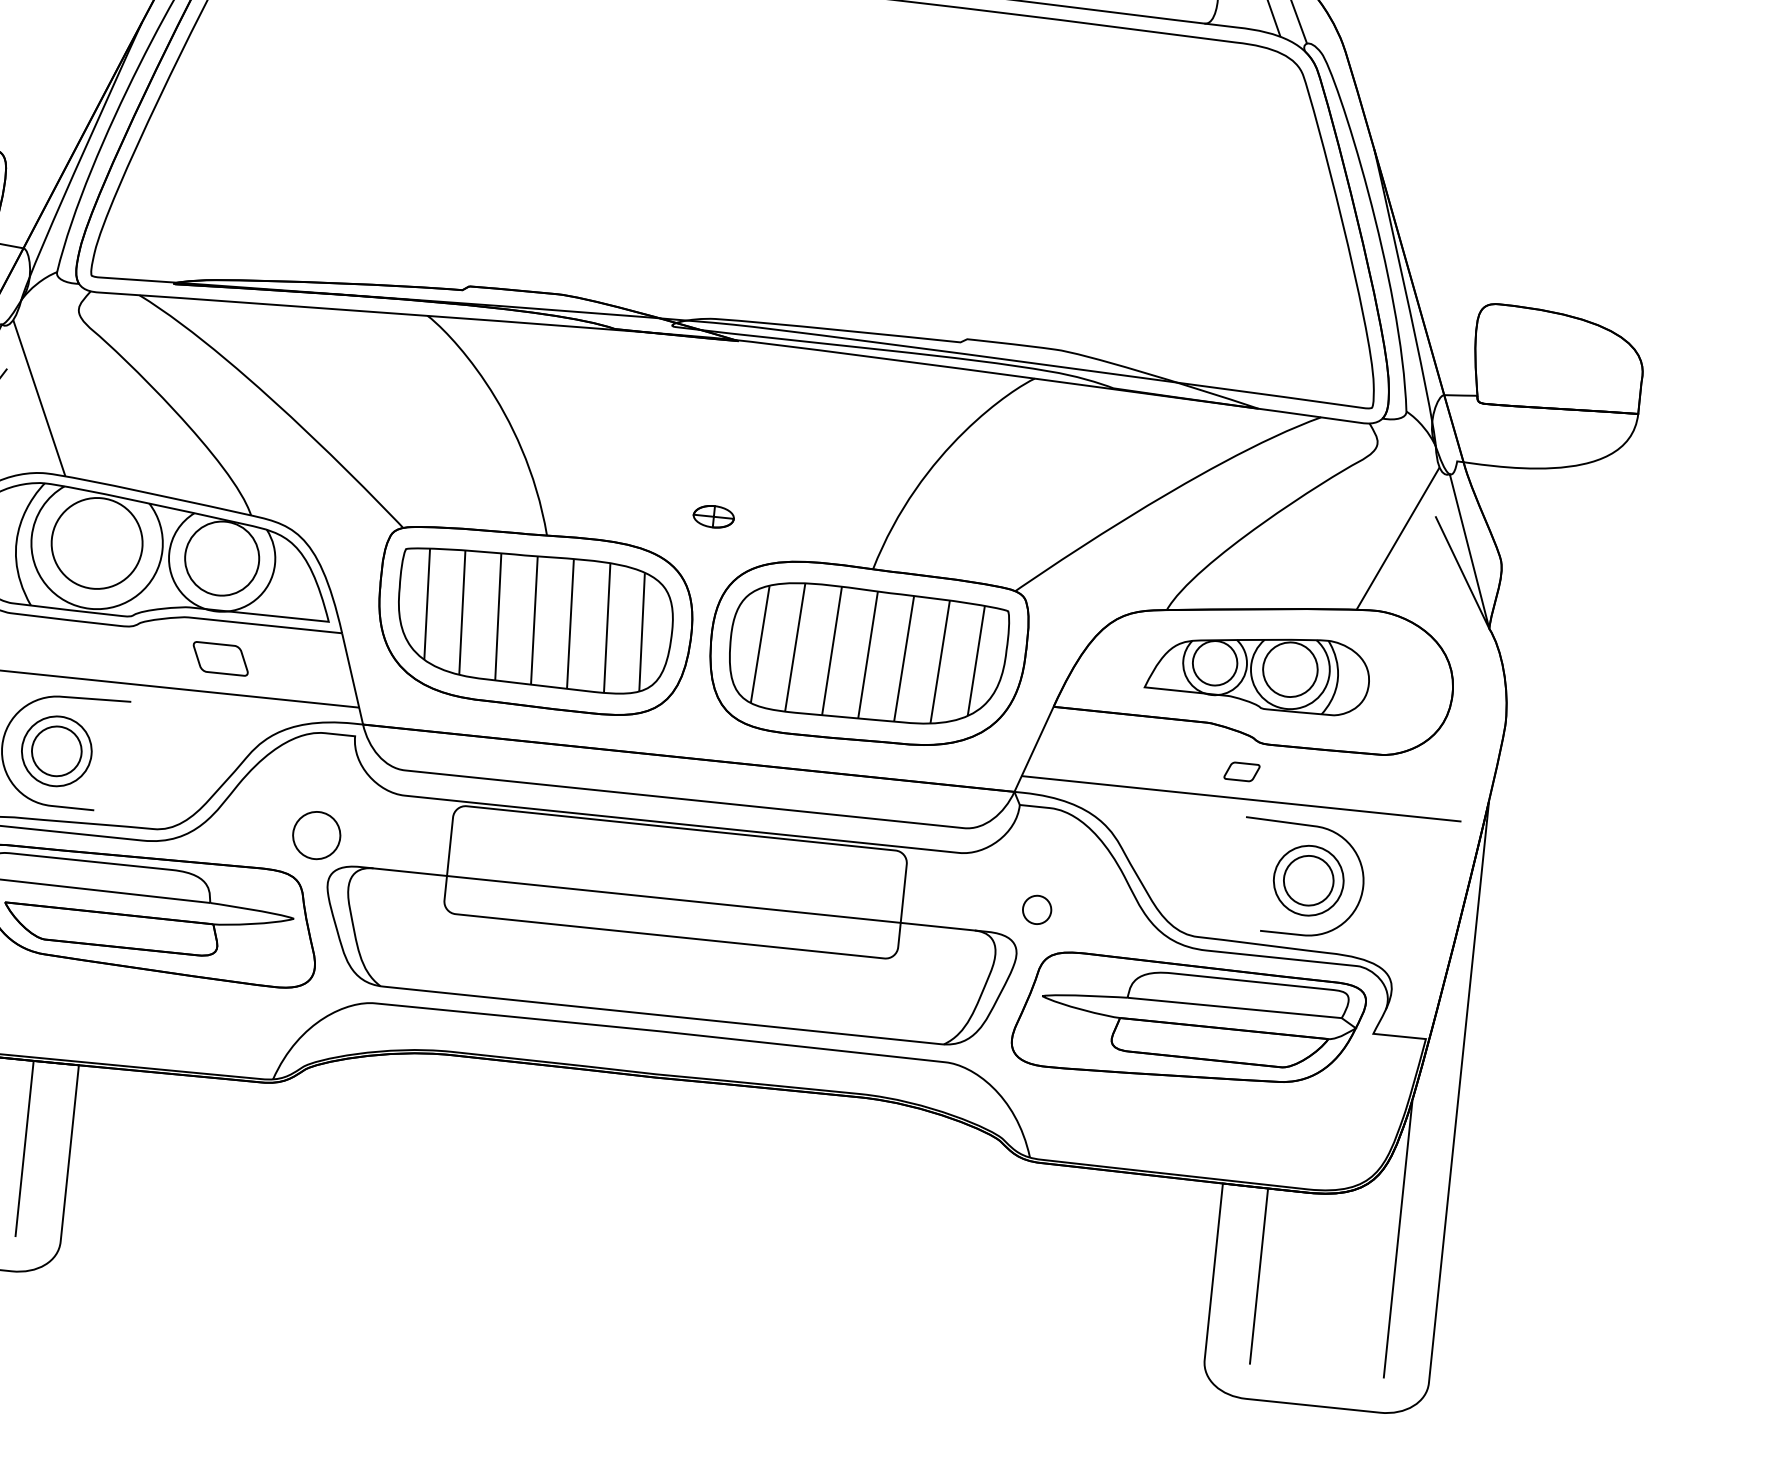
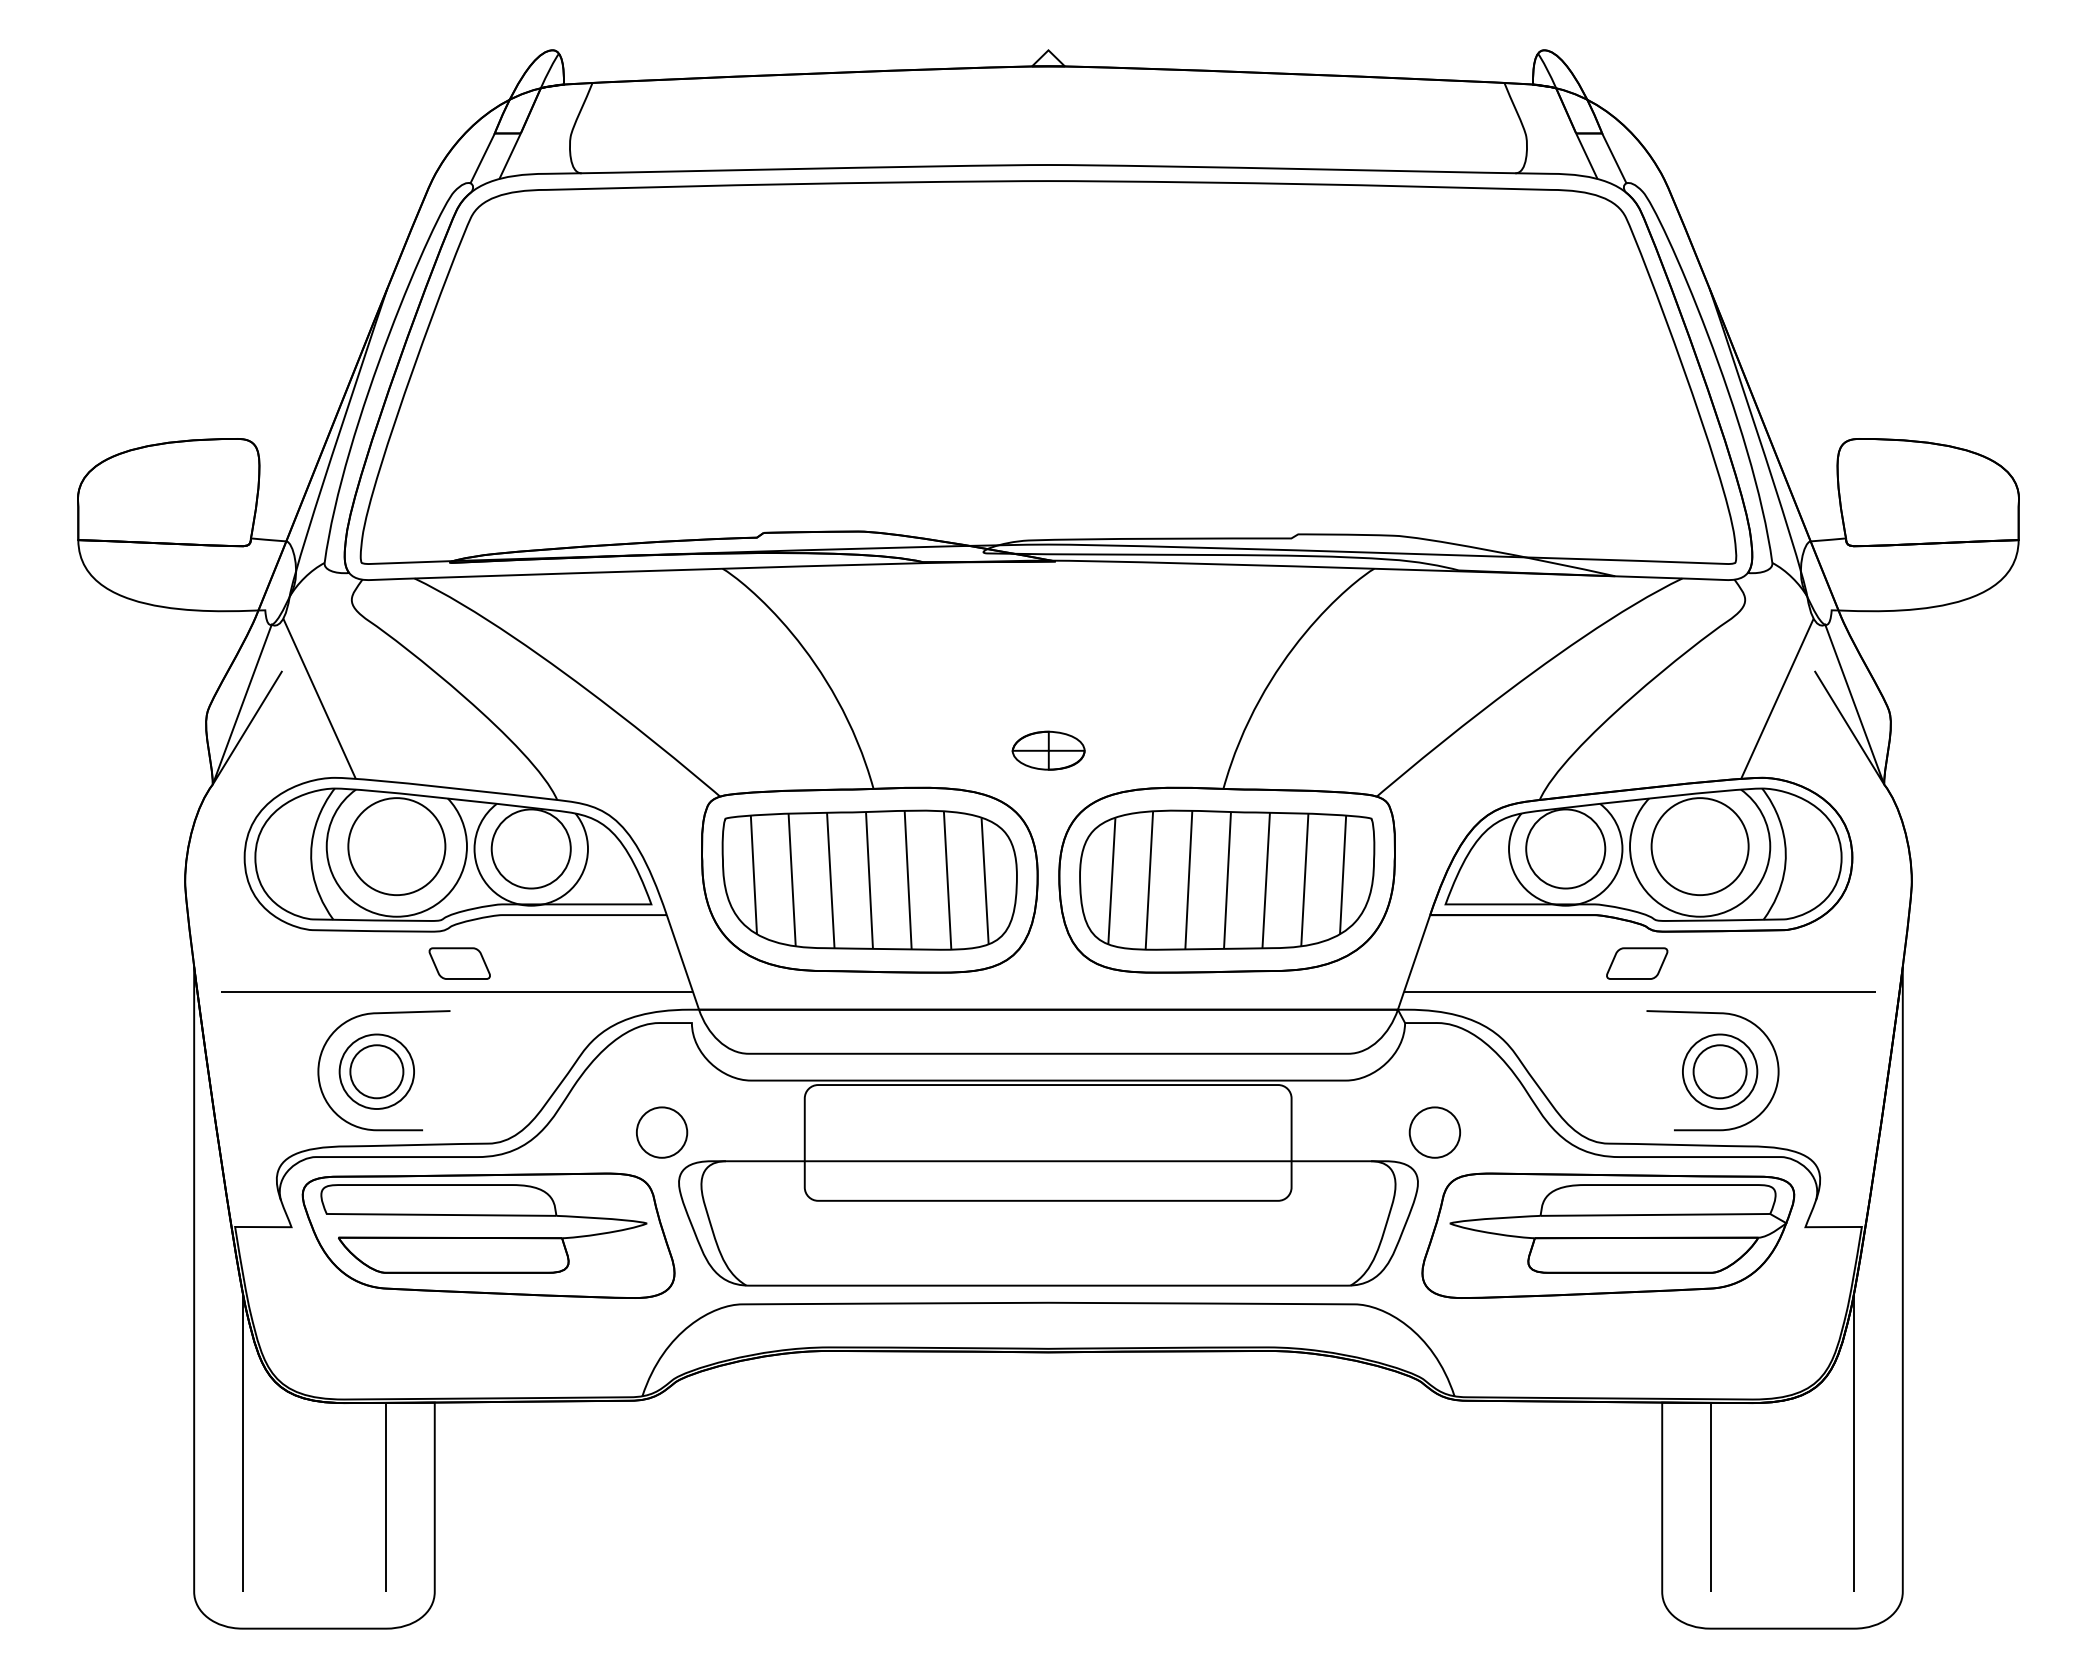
part: (713, 516) -> (1048, 750), size x1.67
part: (220, 658) -> (459, 963), moved
part: (1258, 670) -> (1643, 854), size x1.67
part: (1242, 771) -> (1637, 963), size x1.67
part: (1036, 909) -> (1434, 1132), size x1.67

